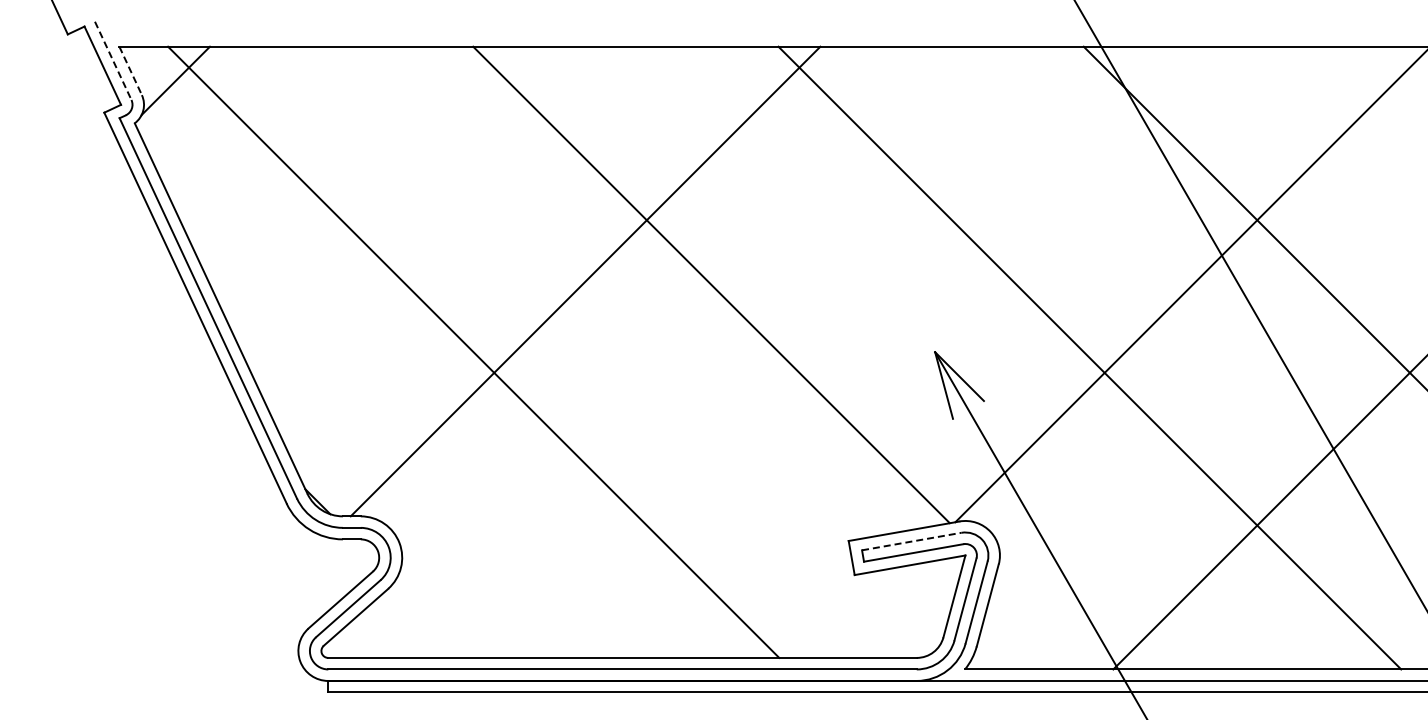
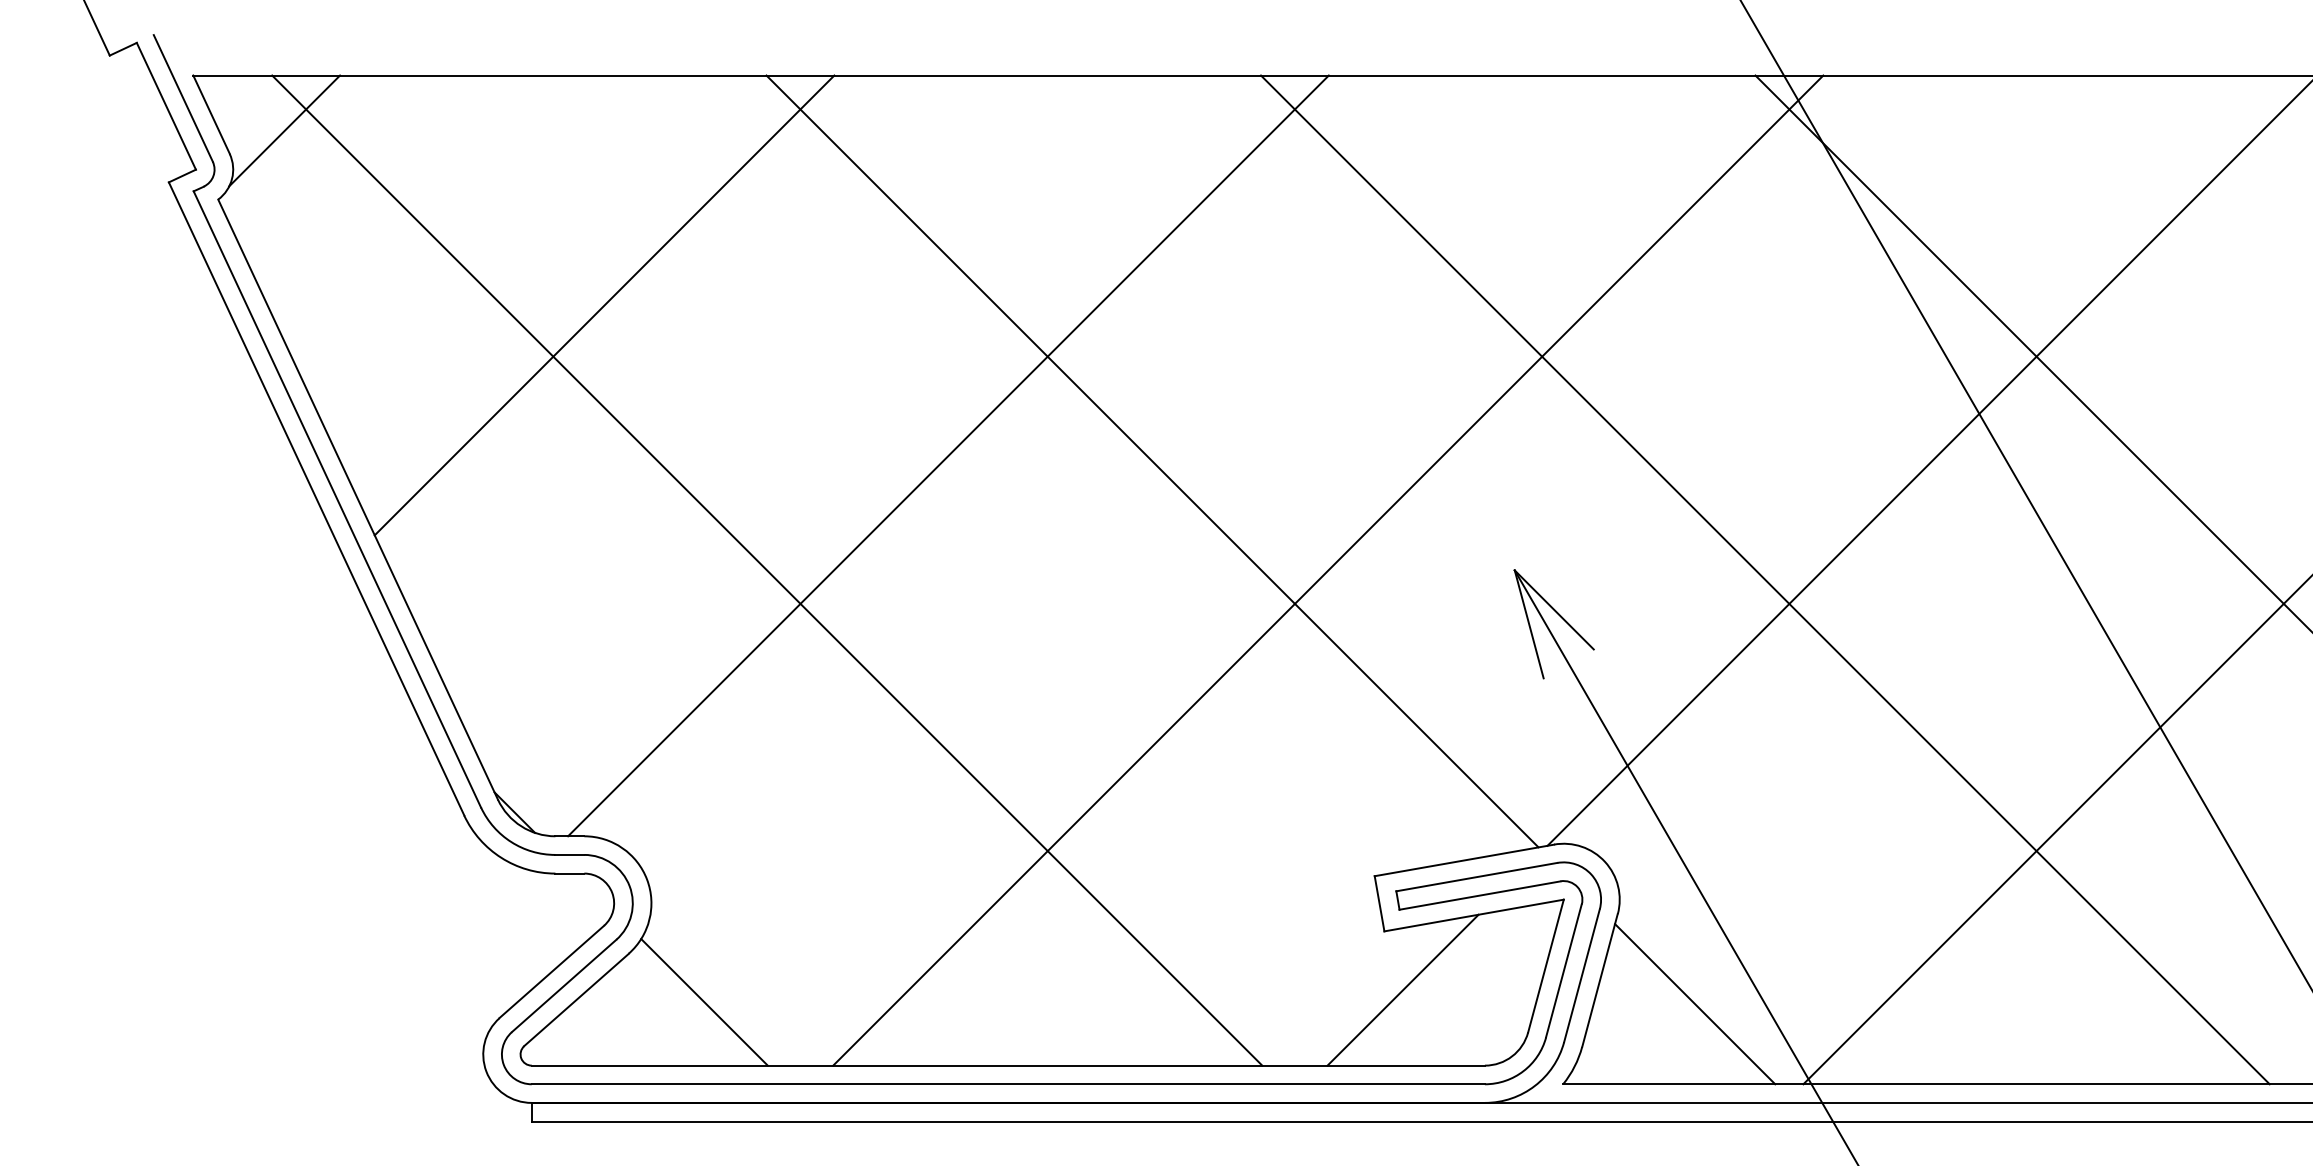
line: (113, 61) -> (183, 99), dashed -> solid
line: (130, 70) -> (211, 114), dashed -> solid
line: (373, 188) -> (604, 305), added
line: (819, 351) -> (1327, 569), added
line: (912, 541) -> (1478, 877), dashed -> solid
line: (865, 610) -> (1401, 988), added
line: (434, 618) -> (703, 1001), added
line: (1046, 619) -> (1695, 1003), added

